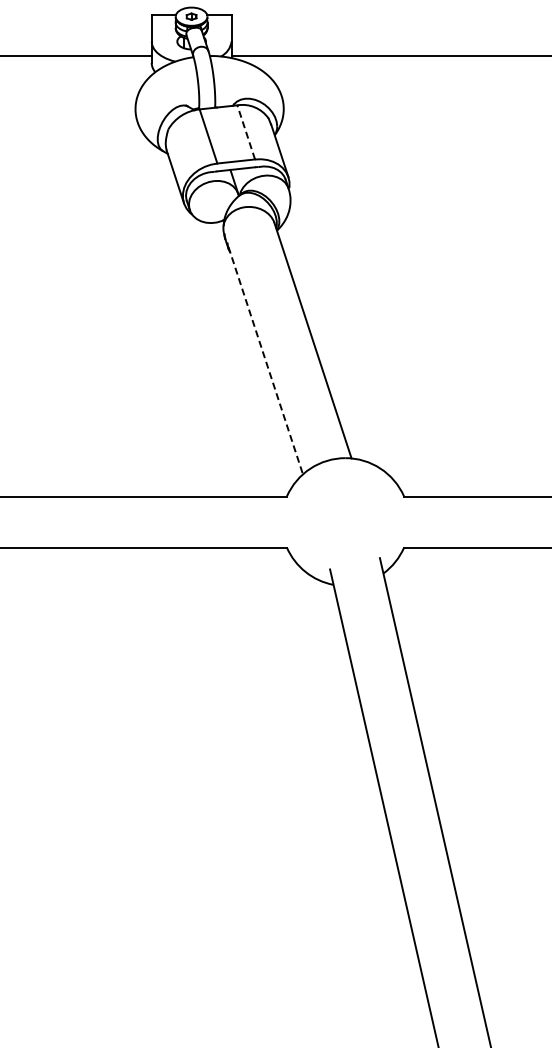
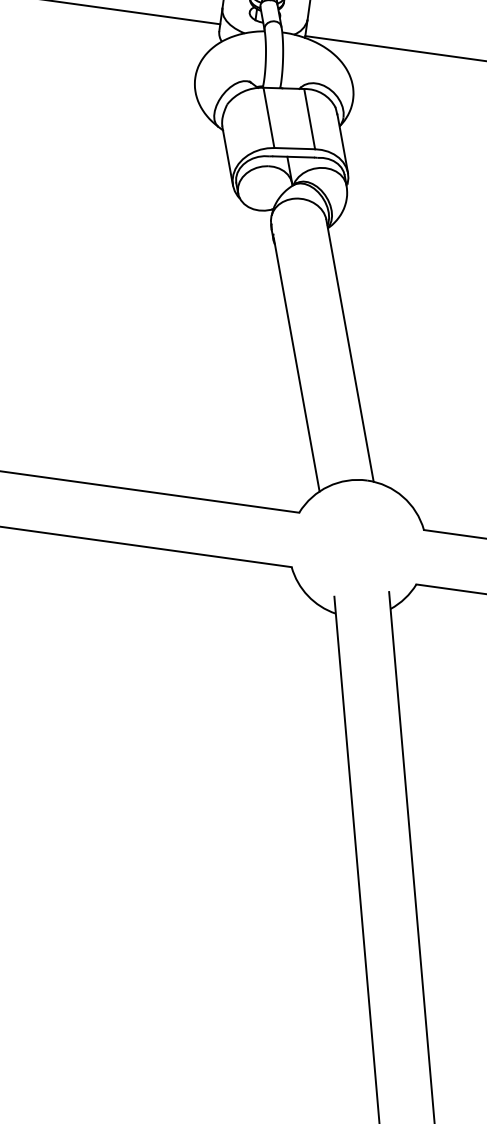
line: (246, 131) -> (310, 118), dashed -> solid
line: (265, 360) -> (296, 364), dashed -> solid

